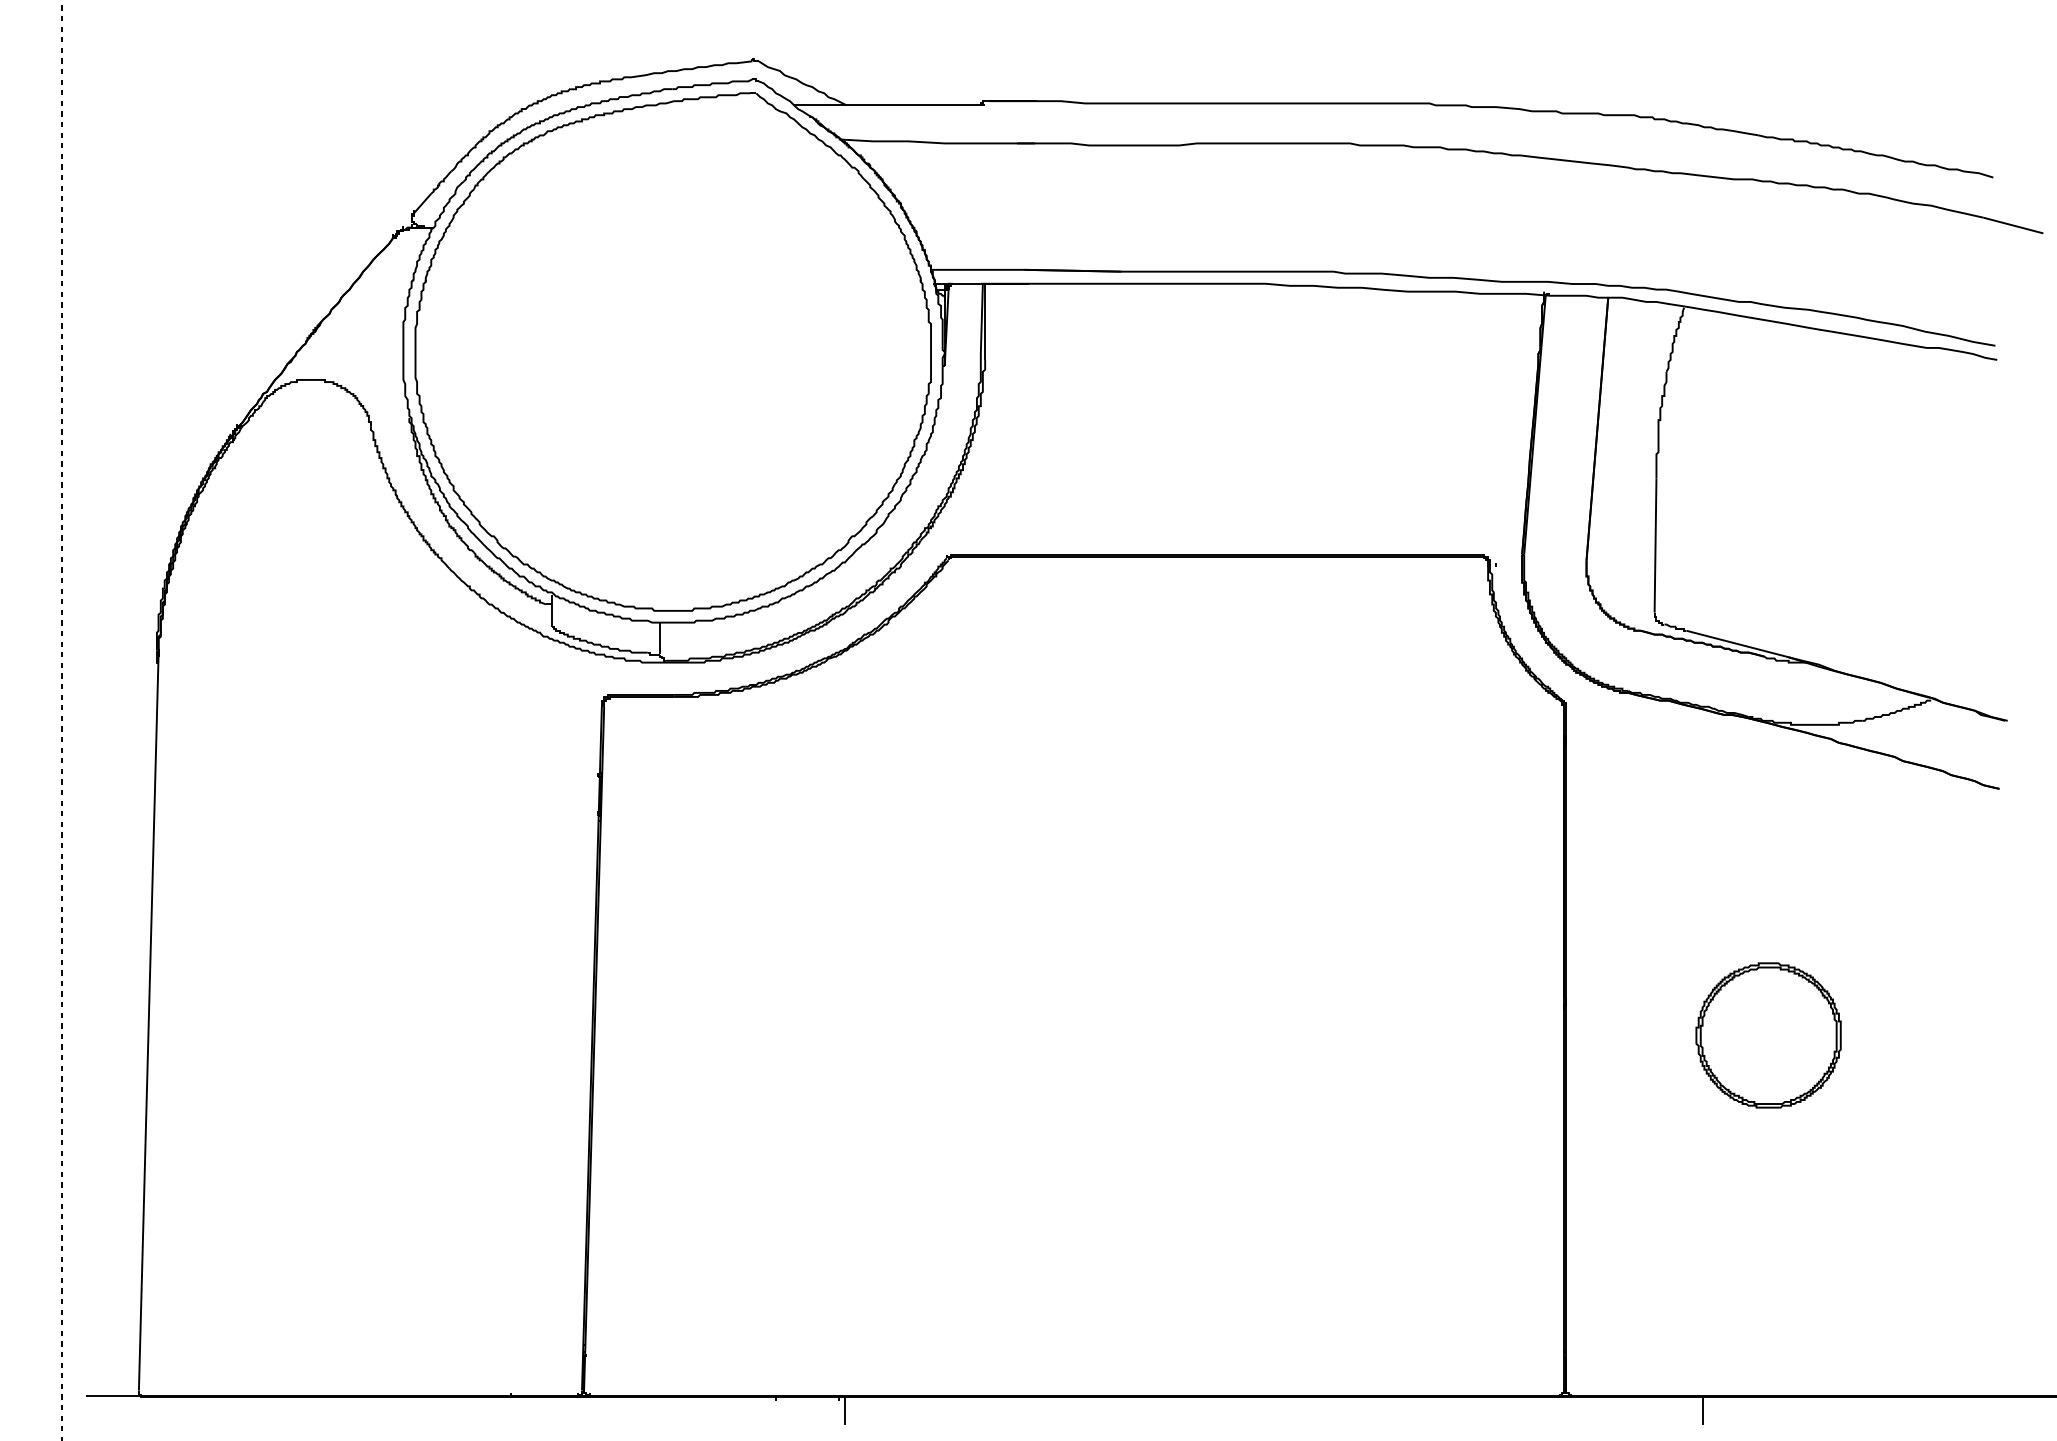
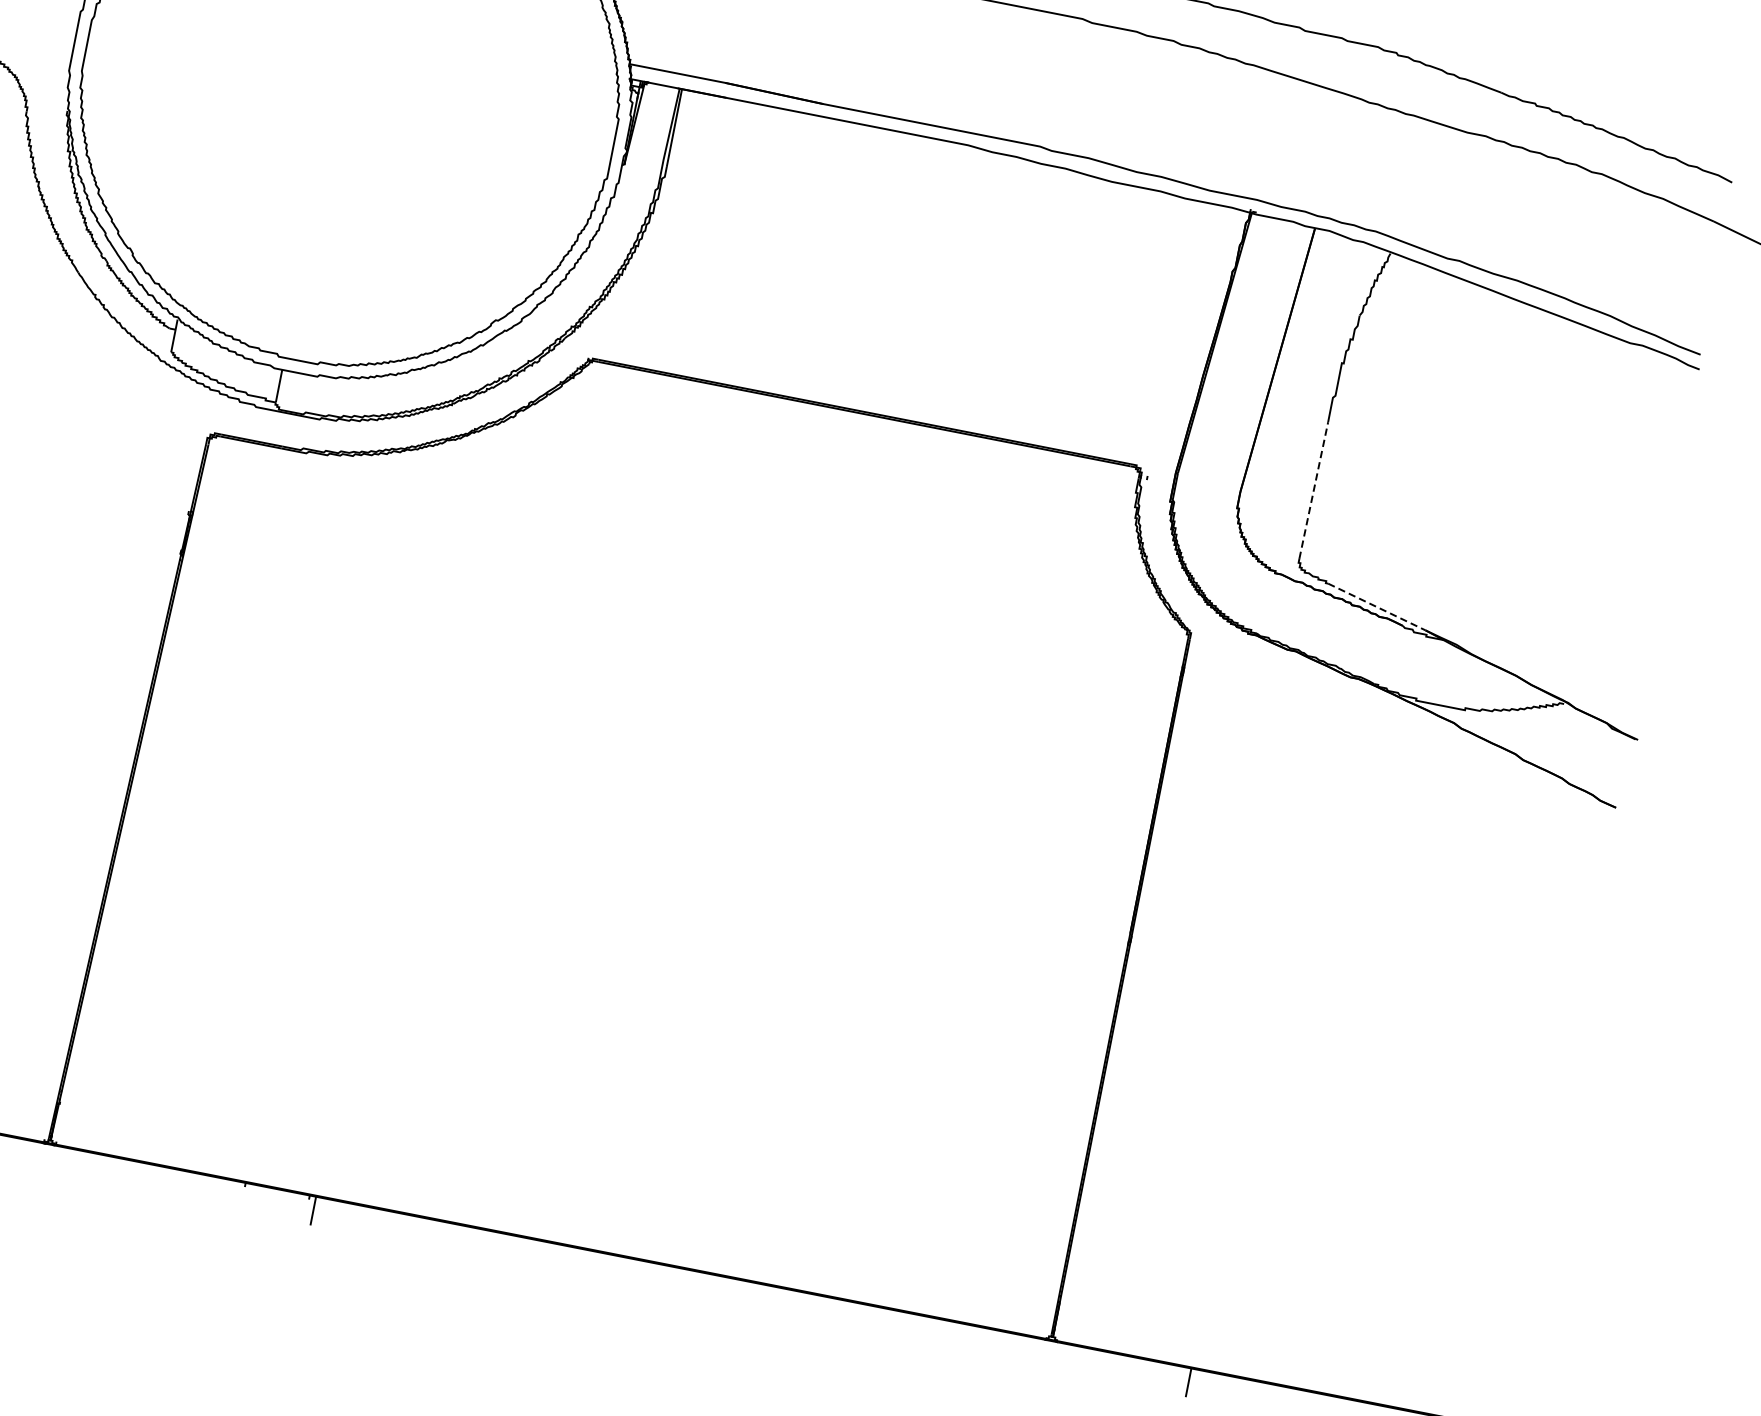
line: (1655, 545) -> (1313, 490), solid -> dashed
line: (1736, 643) -> (1376, 606), solid -> dashed
part: (1768, 1035) -> (1330, 1013), removed

